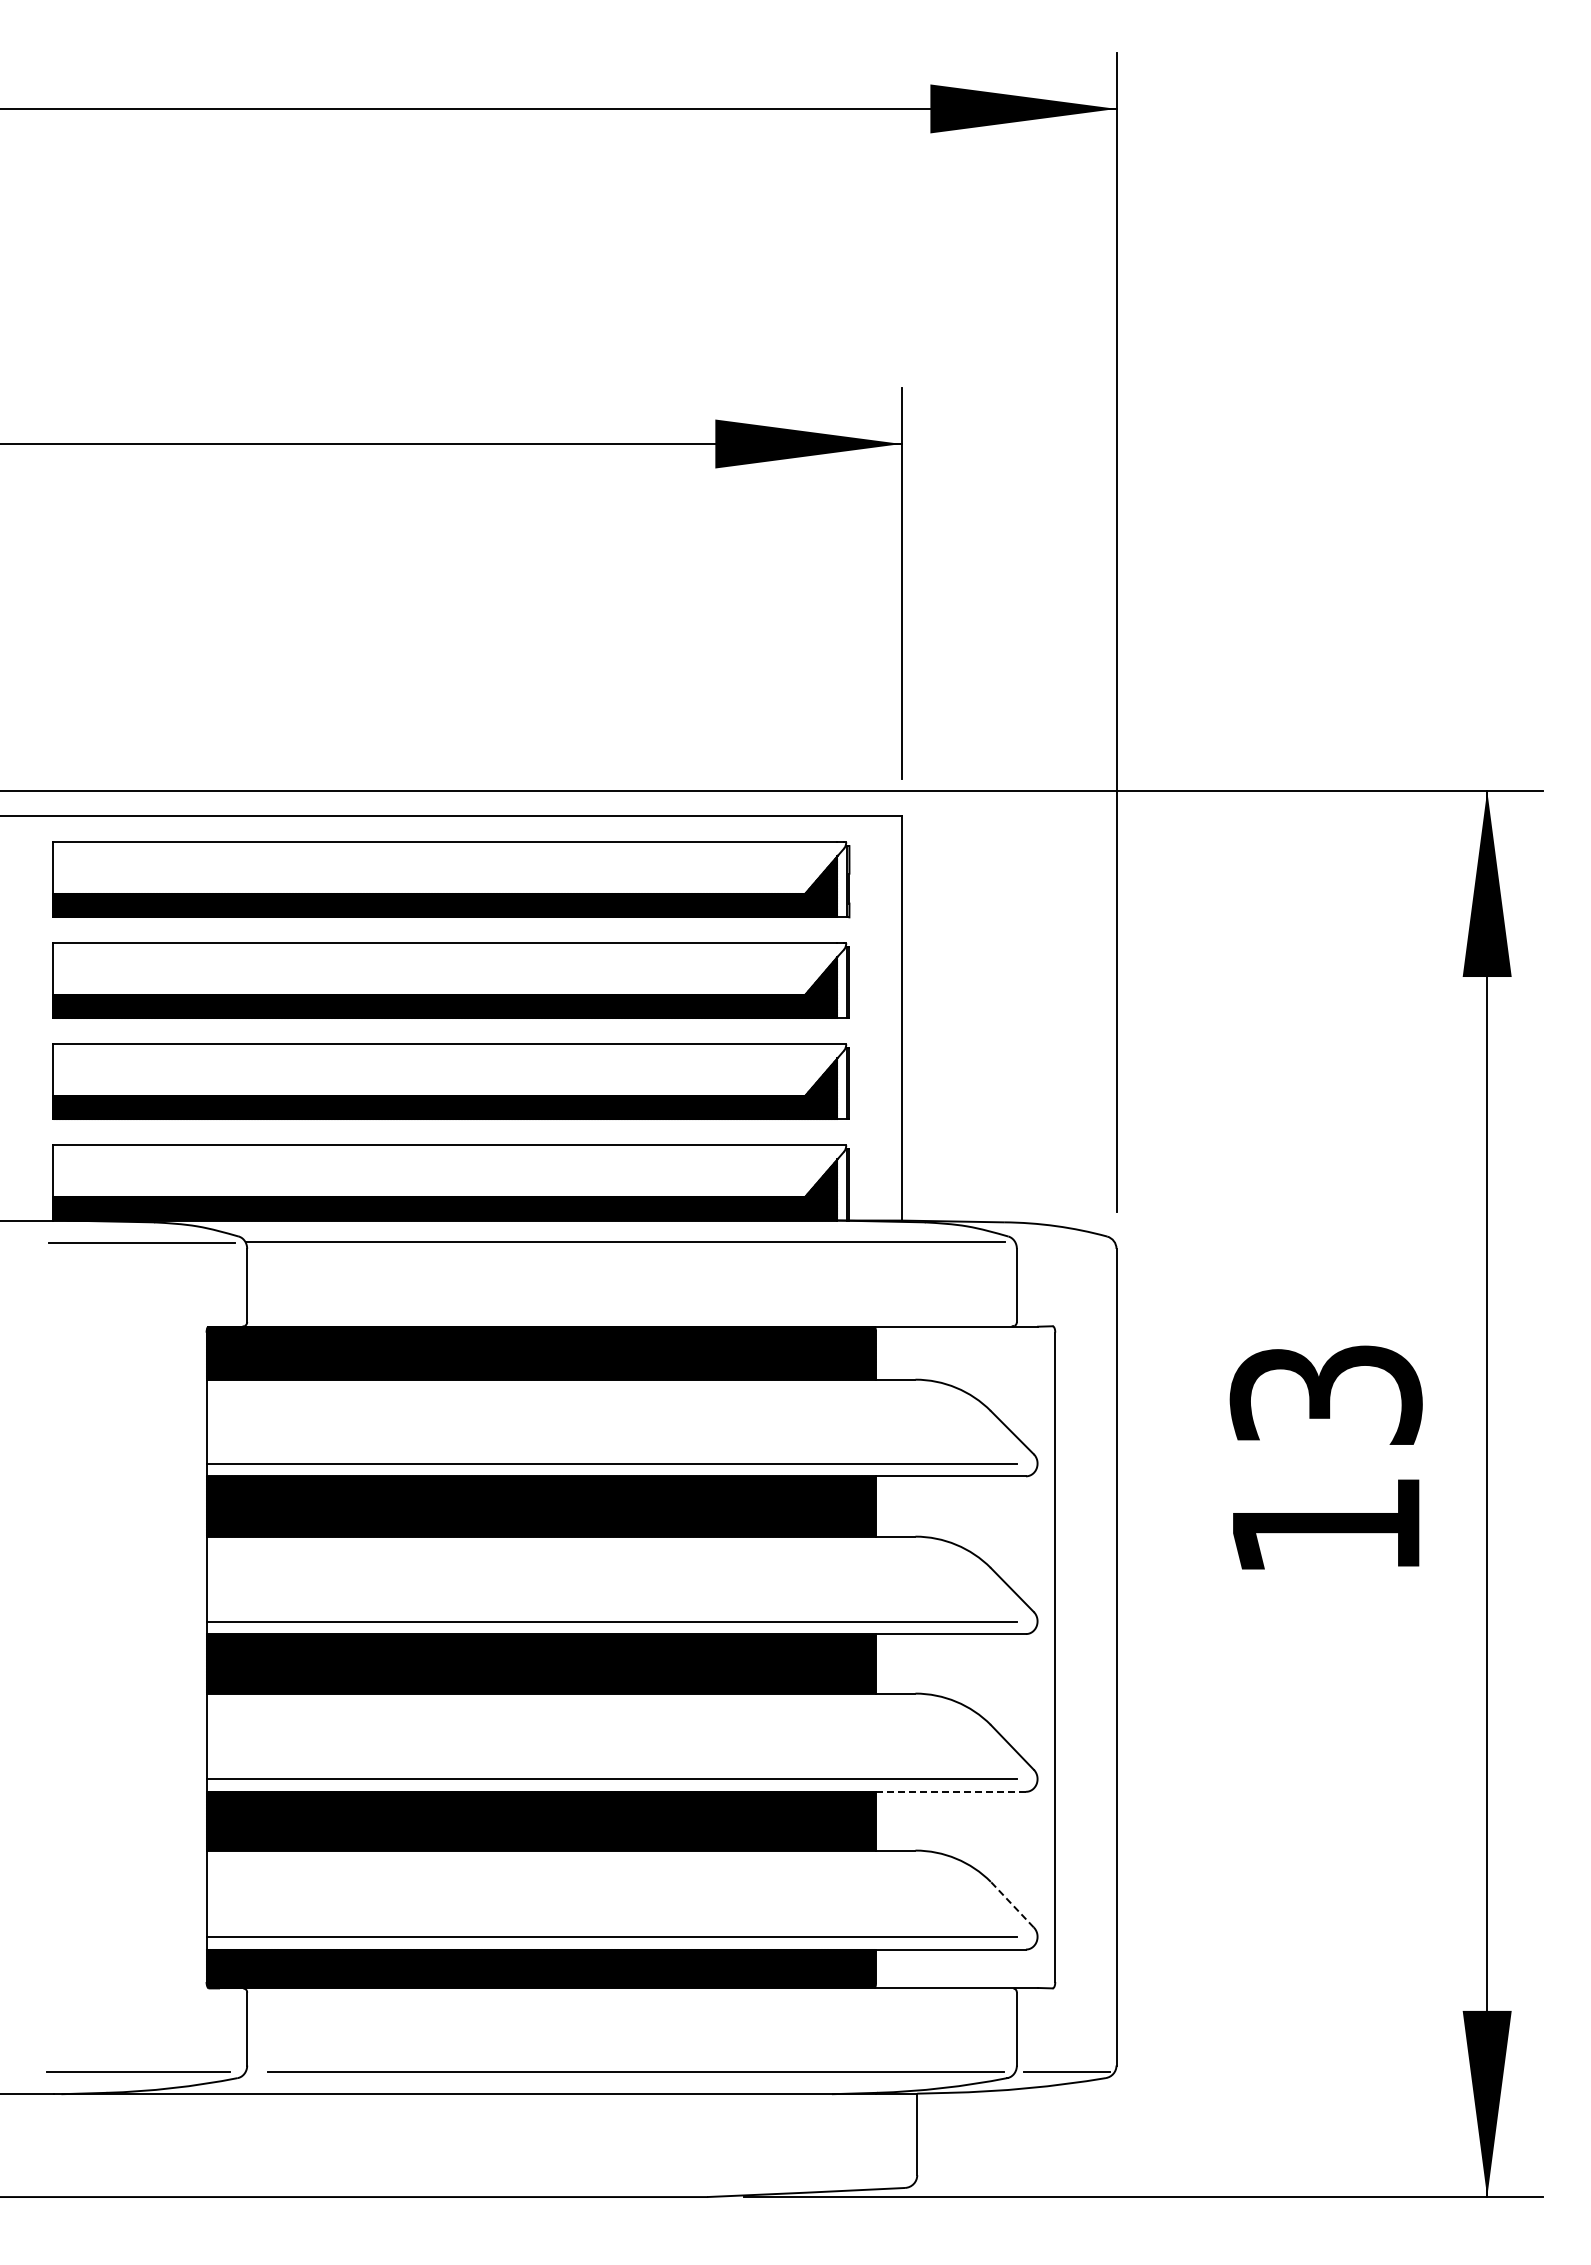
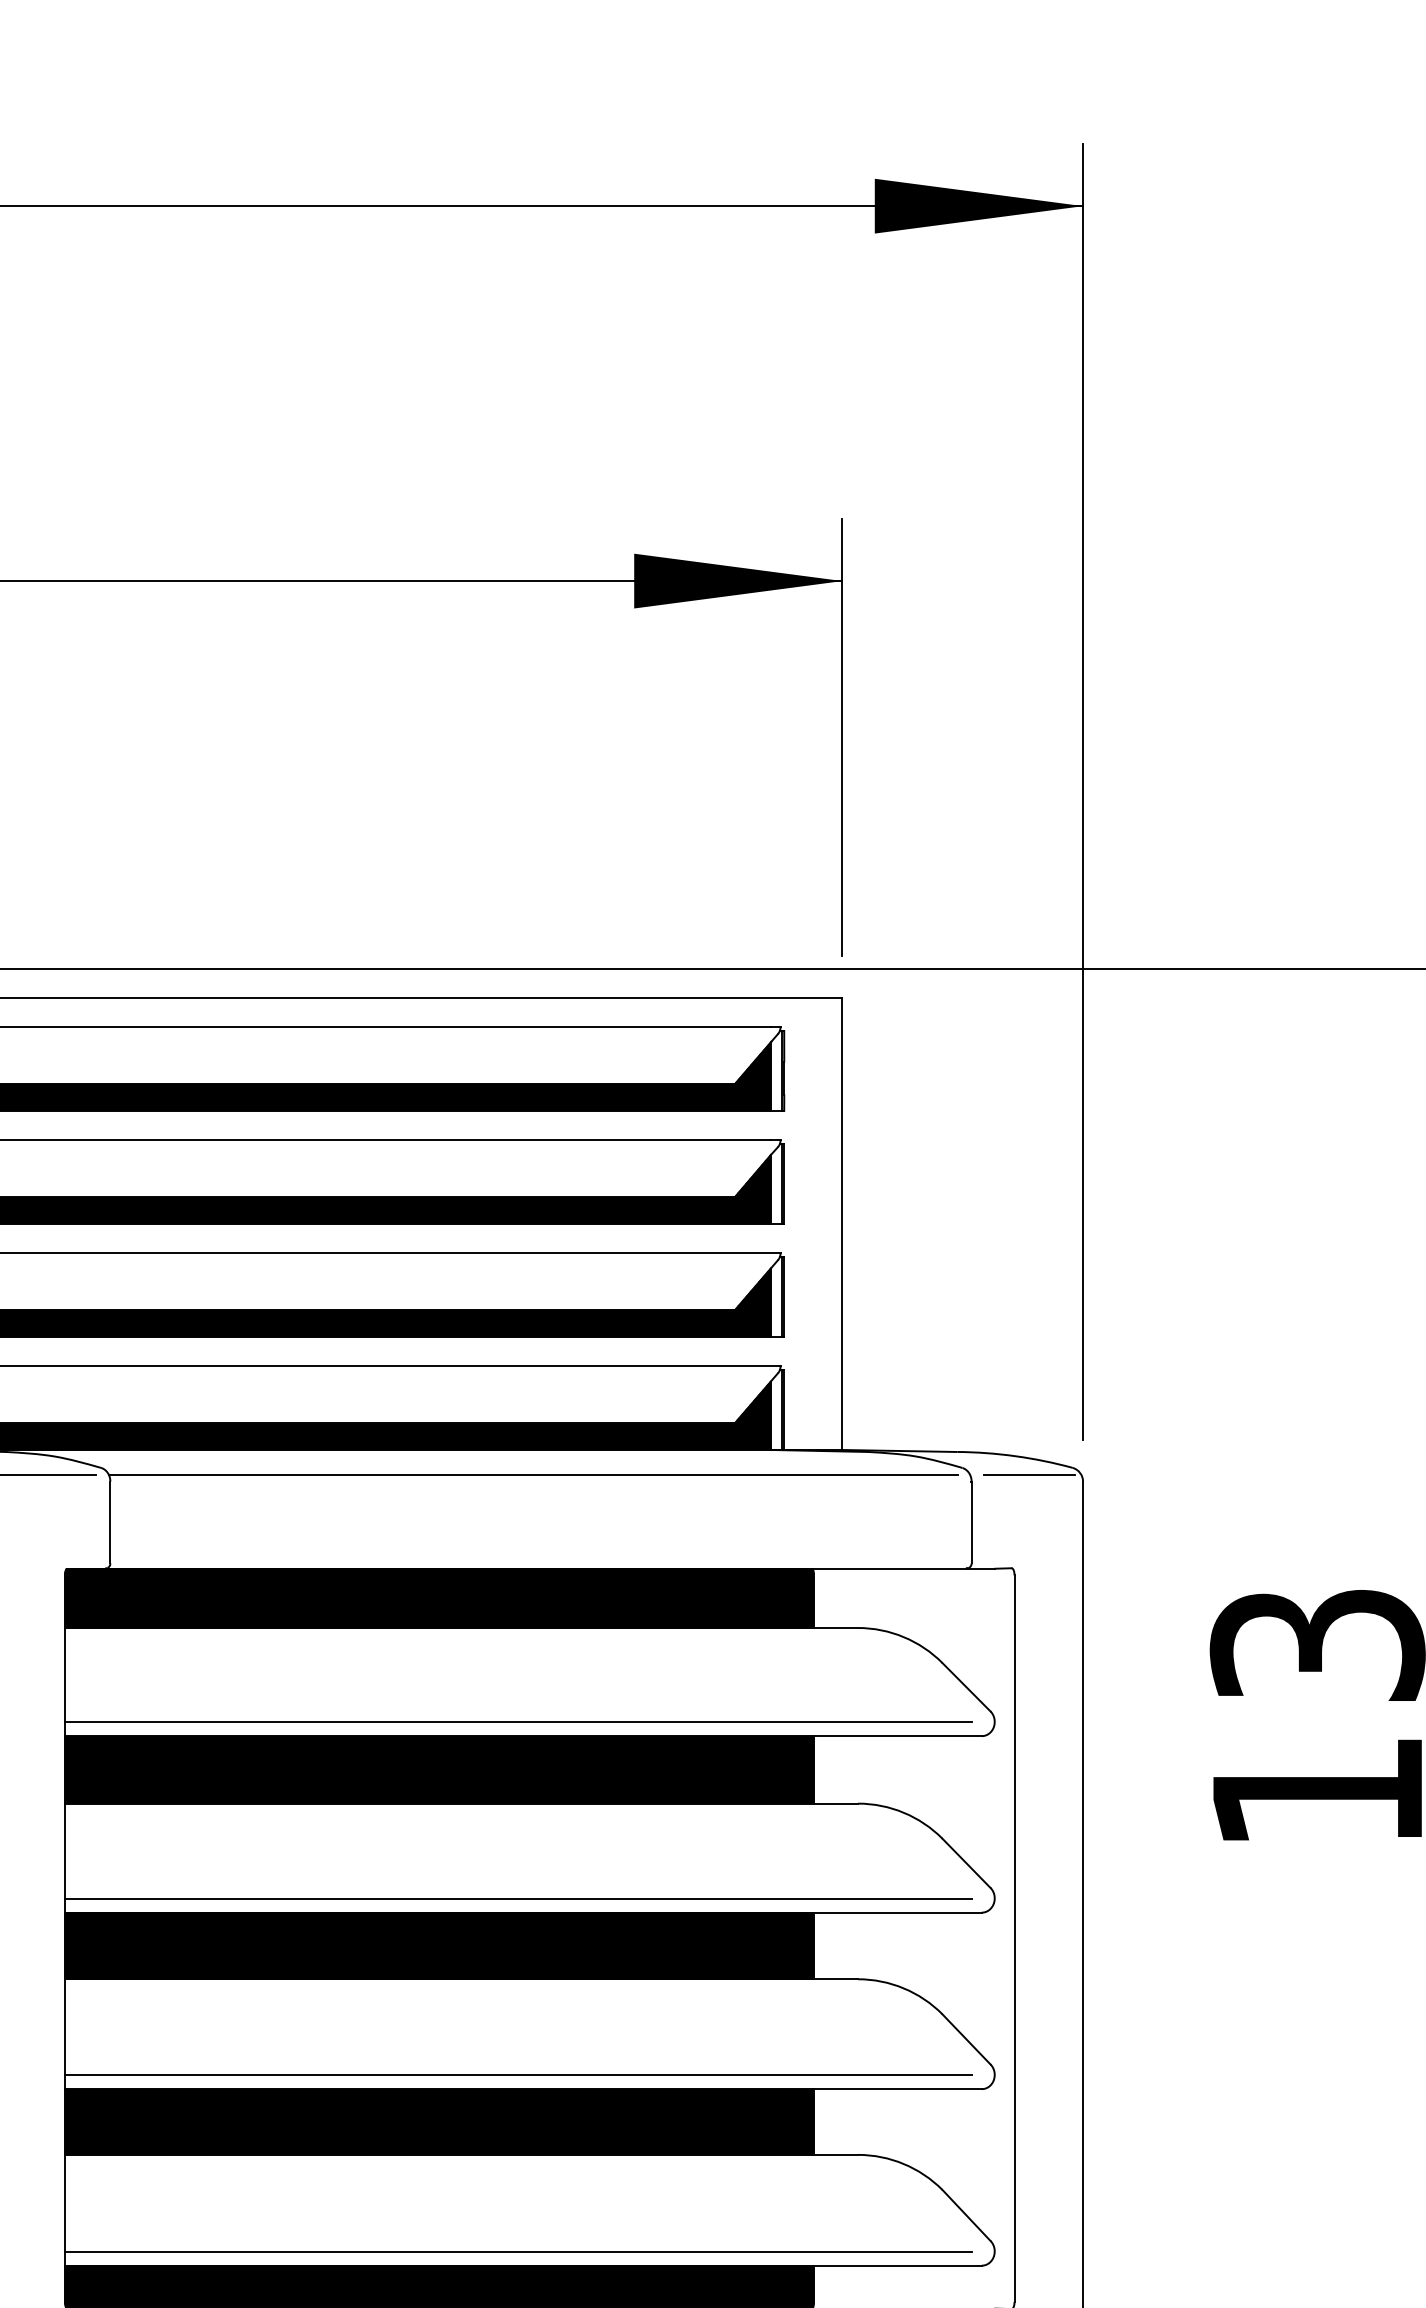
line: (1068, 1242) -> (1029, 1474), added
line: (951, 1791) -> (898, 2088), dashed -> solid
line: (1011, 1904) -> (965, 2215), dashed -> solid

